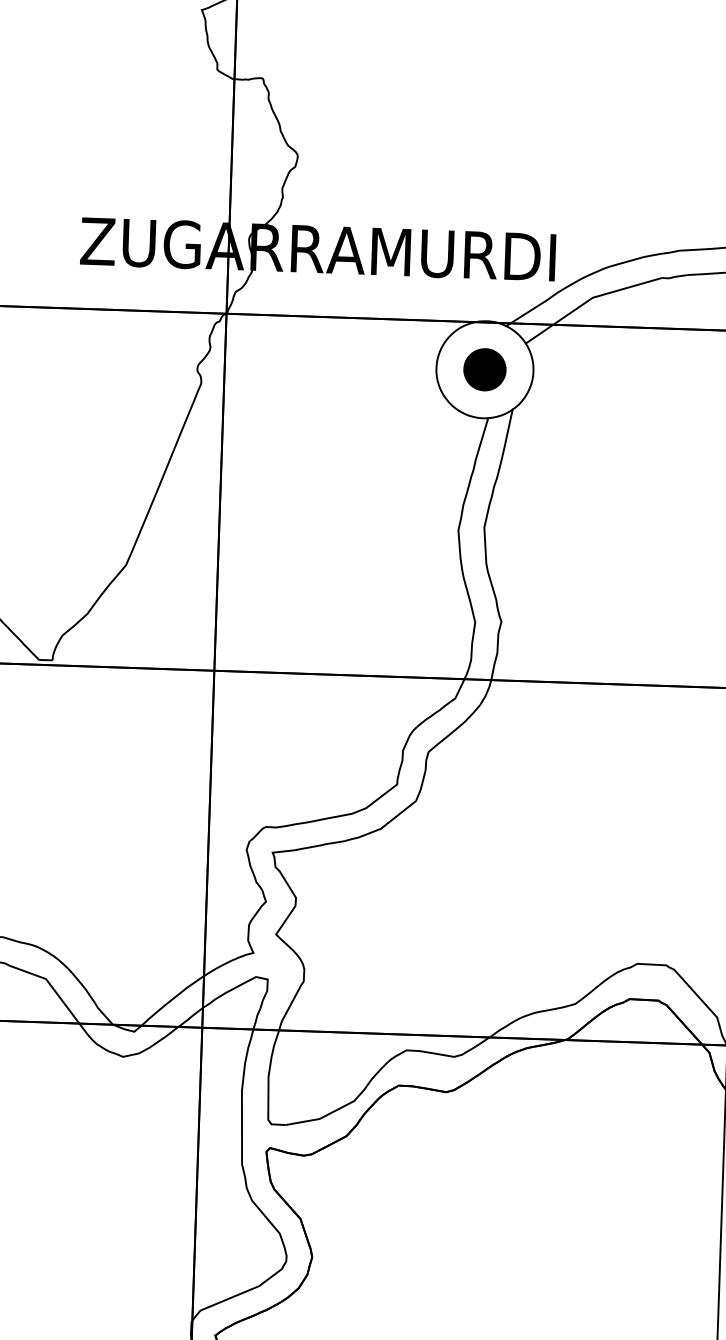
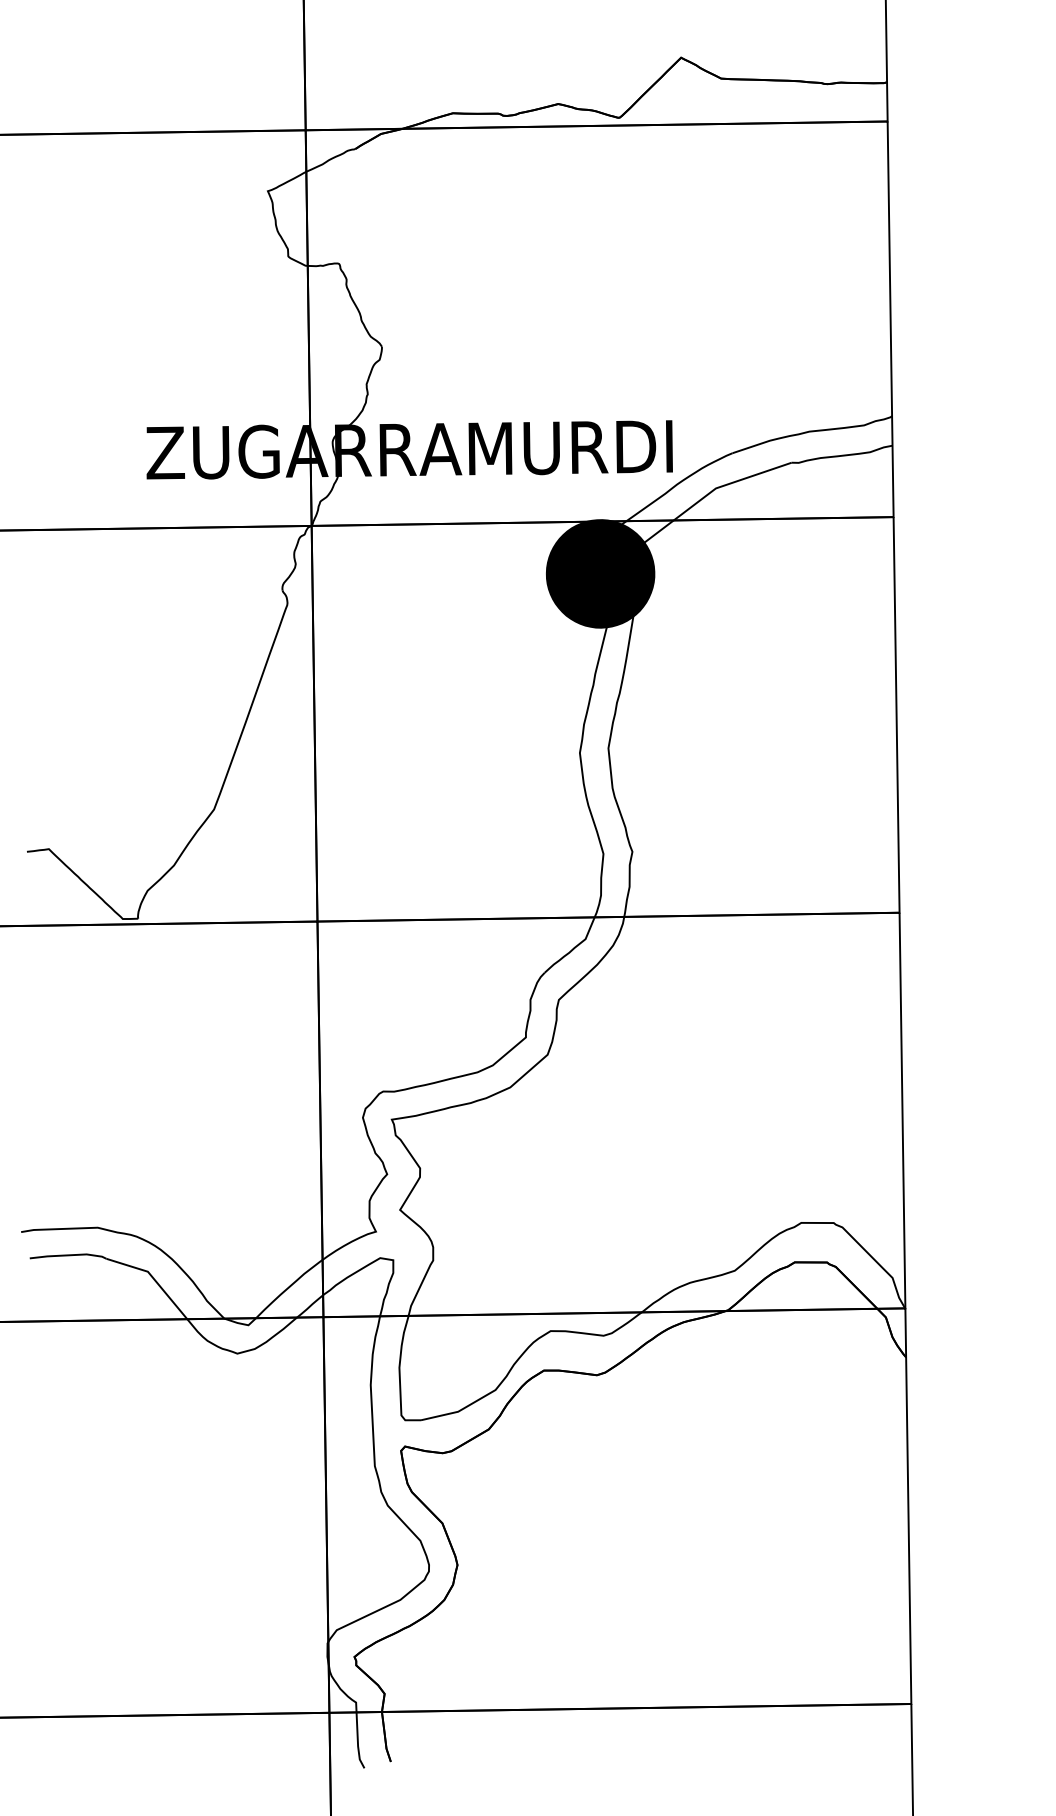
fill: (484, 369) -> (600, 573), added

